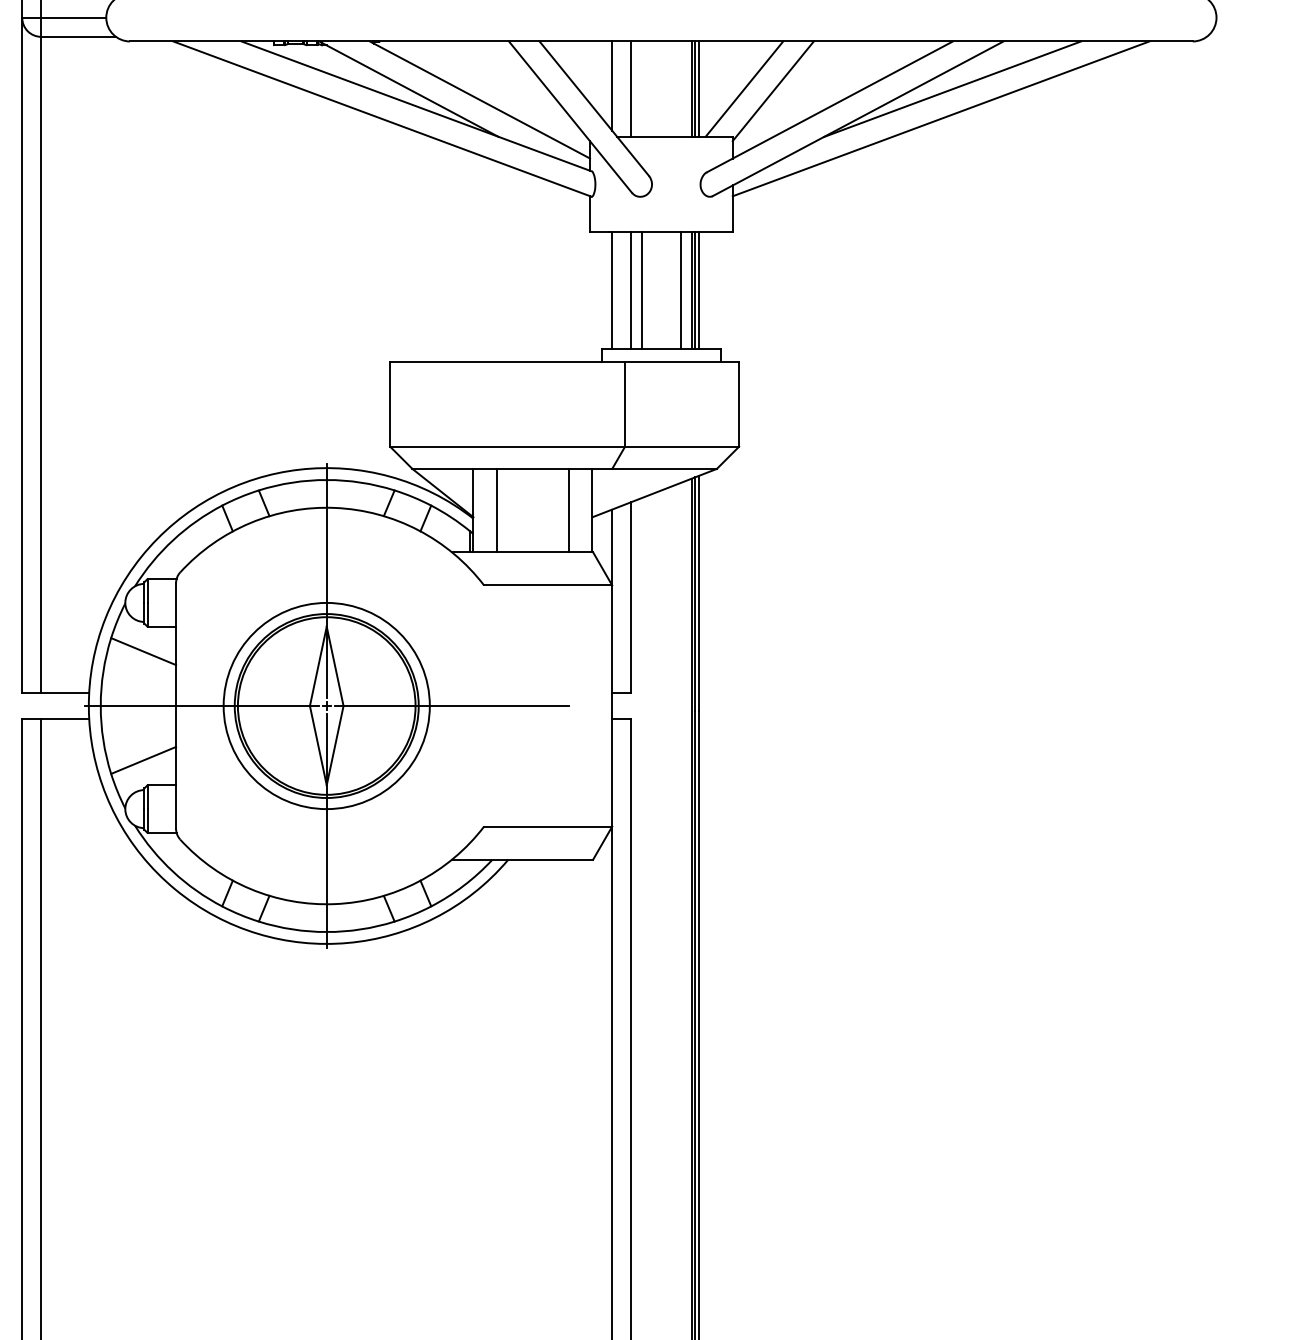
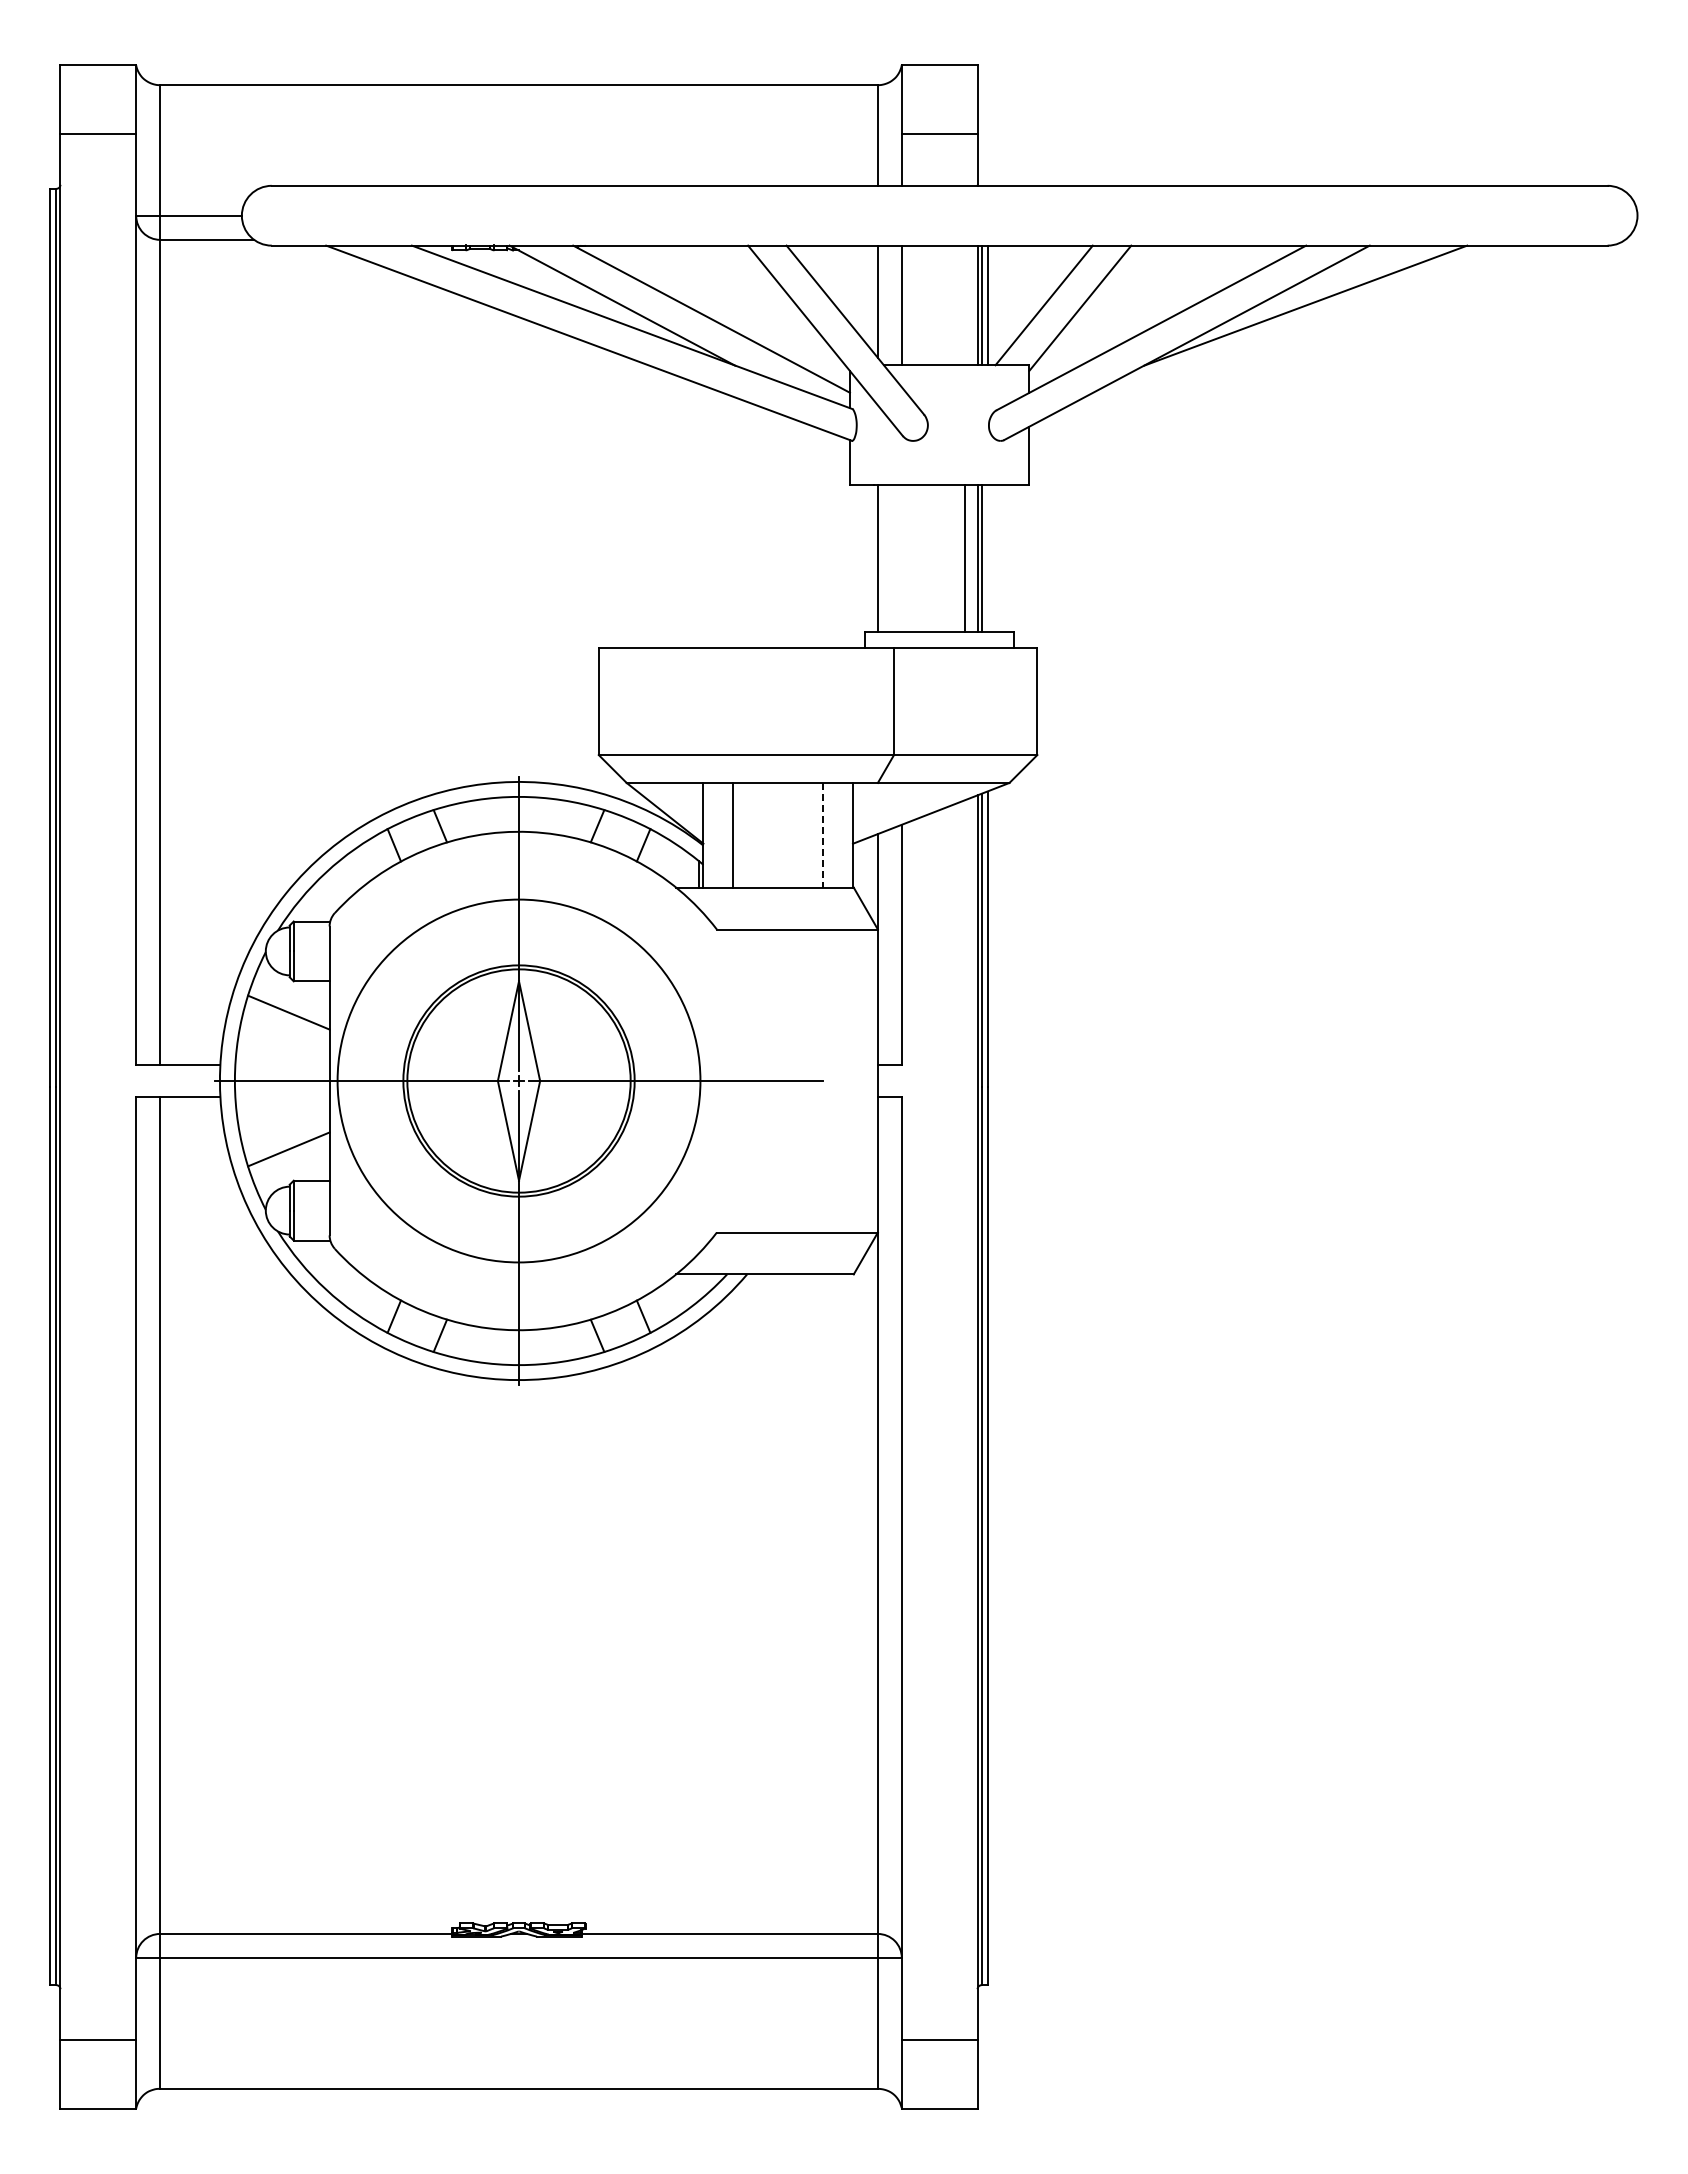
line: (941, 118) -> (1291, 342), removed
line: (631, 290) -> (901, 558), removed
line: (641, 290) -> (914, 558), removed
line: (699, 290) -> (987, 558), removed
line: (568, 510) -> (823, 835), solid -> dashed
circle: (326, 705) -> (518, 1080), size x1.4

